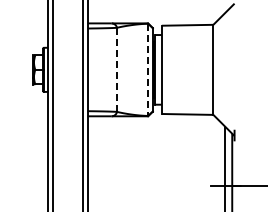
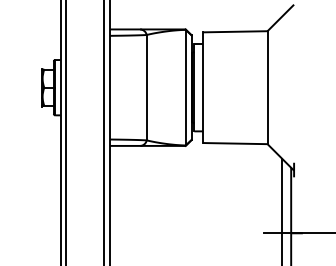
line: (117, 69) -> (147, 87), dashed -> solid
line: (148, 70) -> (186, 88), dashed -> solid

